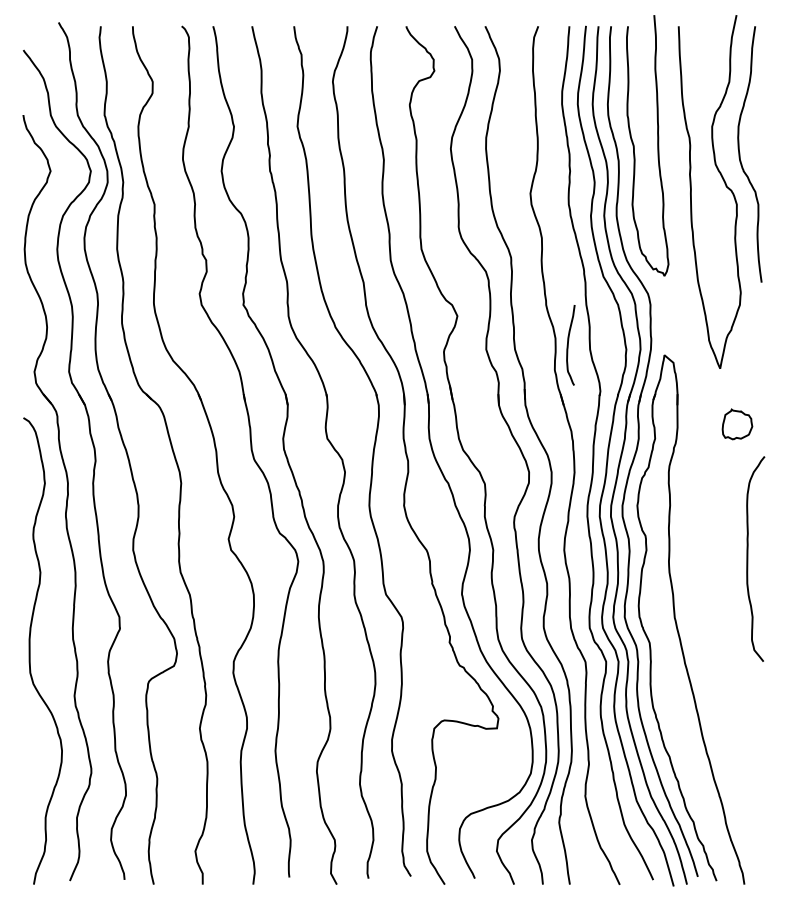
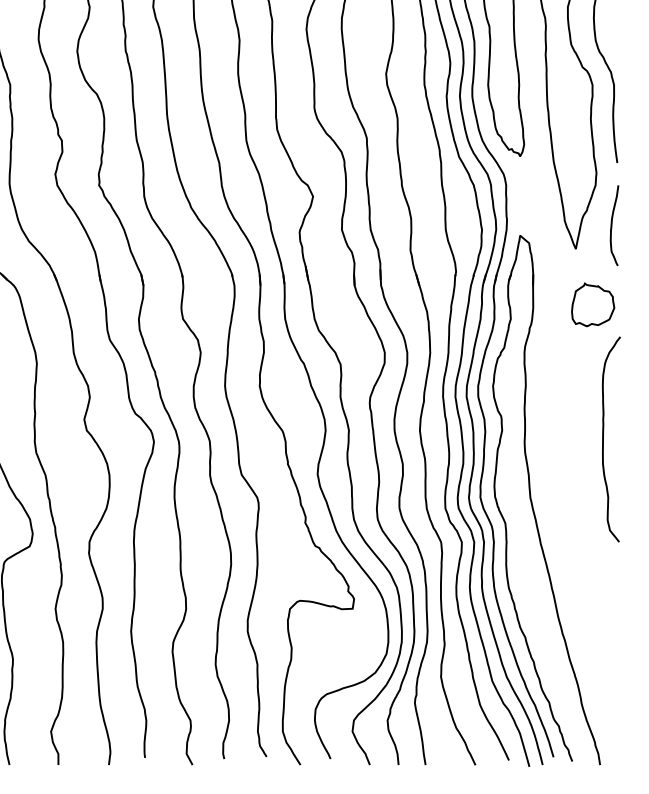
curve: (568, 345) -> (612, 225), moved
part: (737, 424) -> (593, 304), size x1.43

